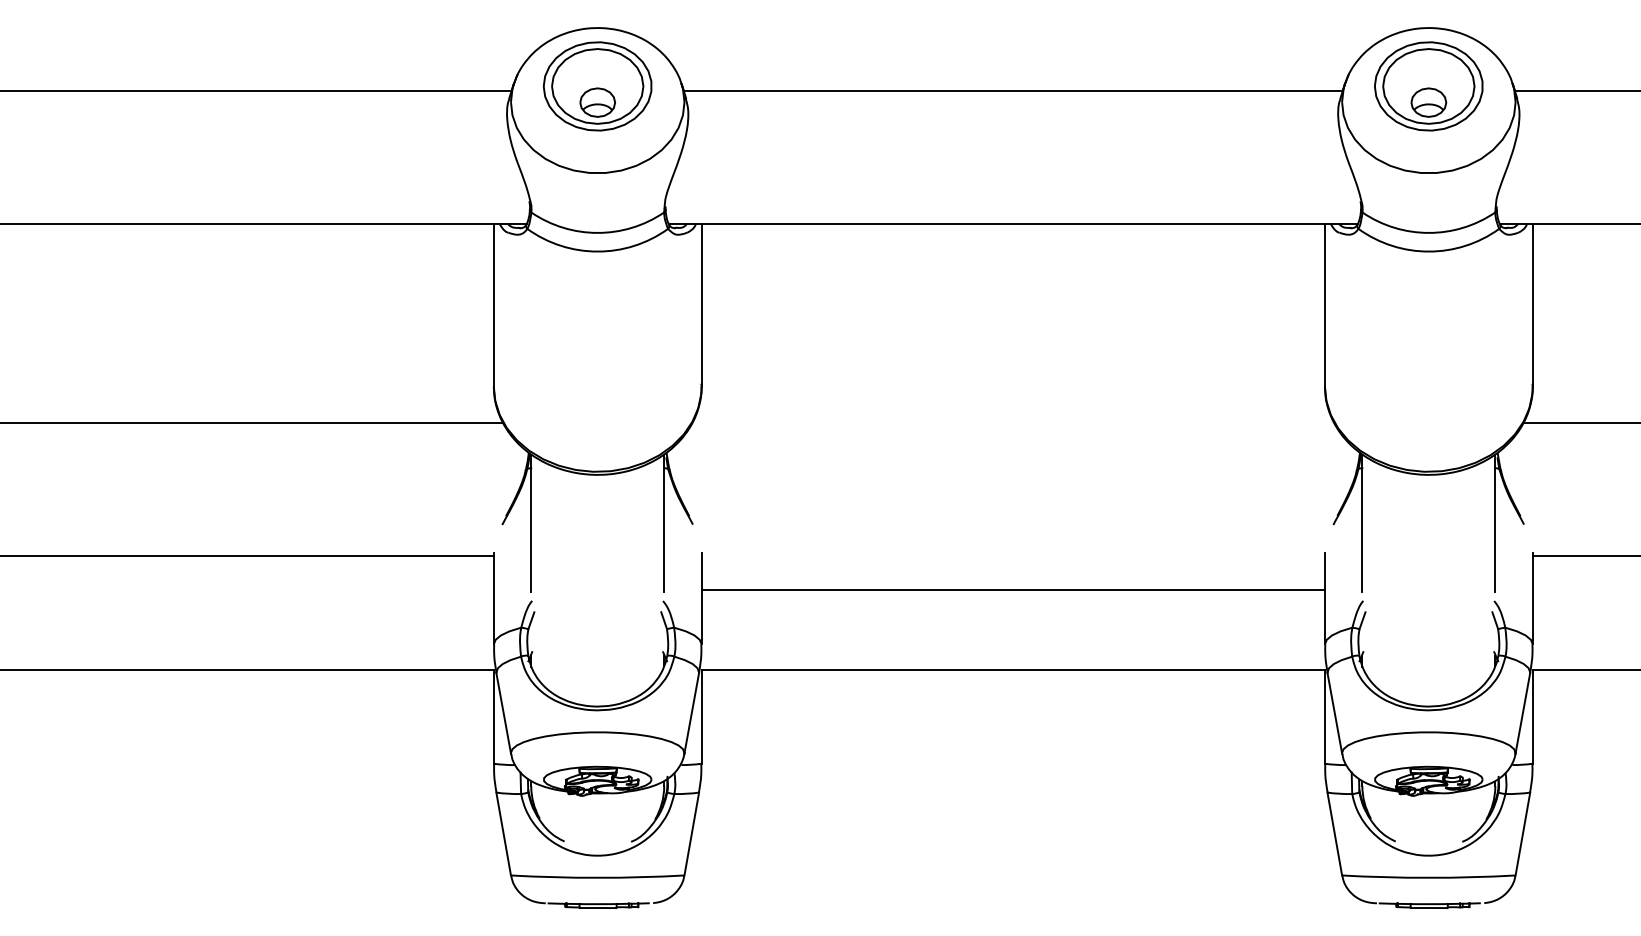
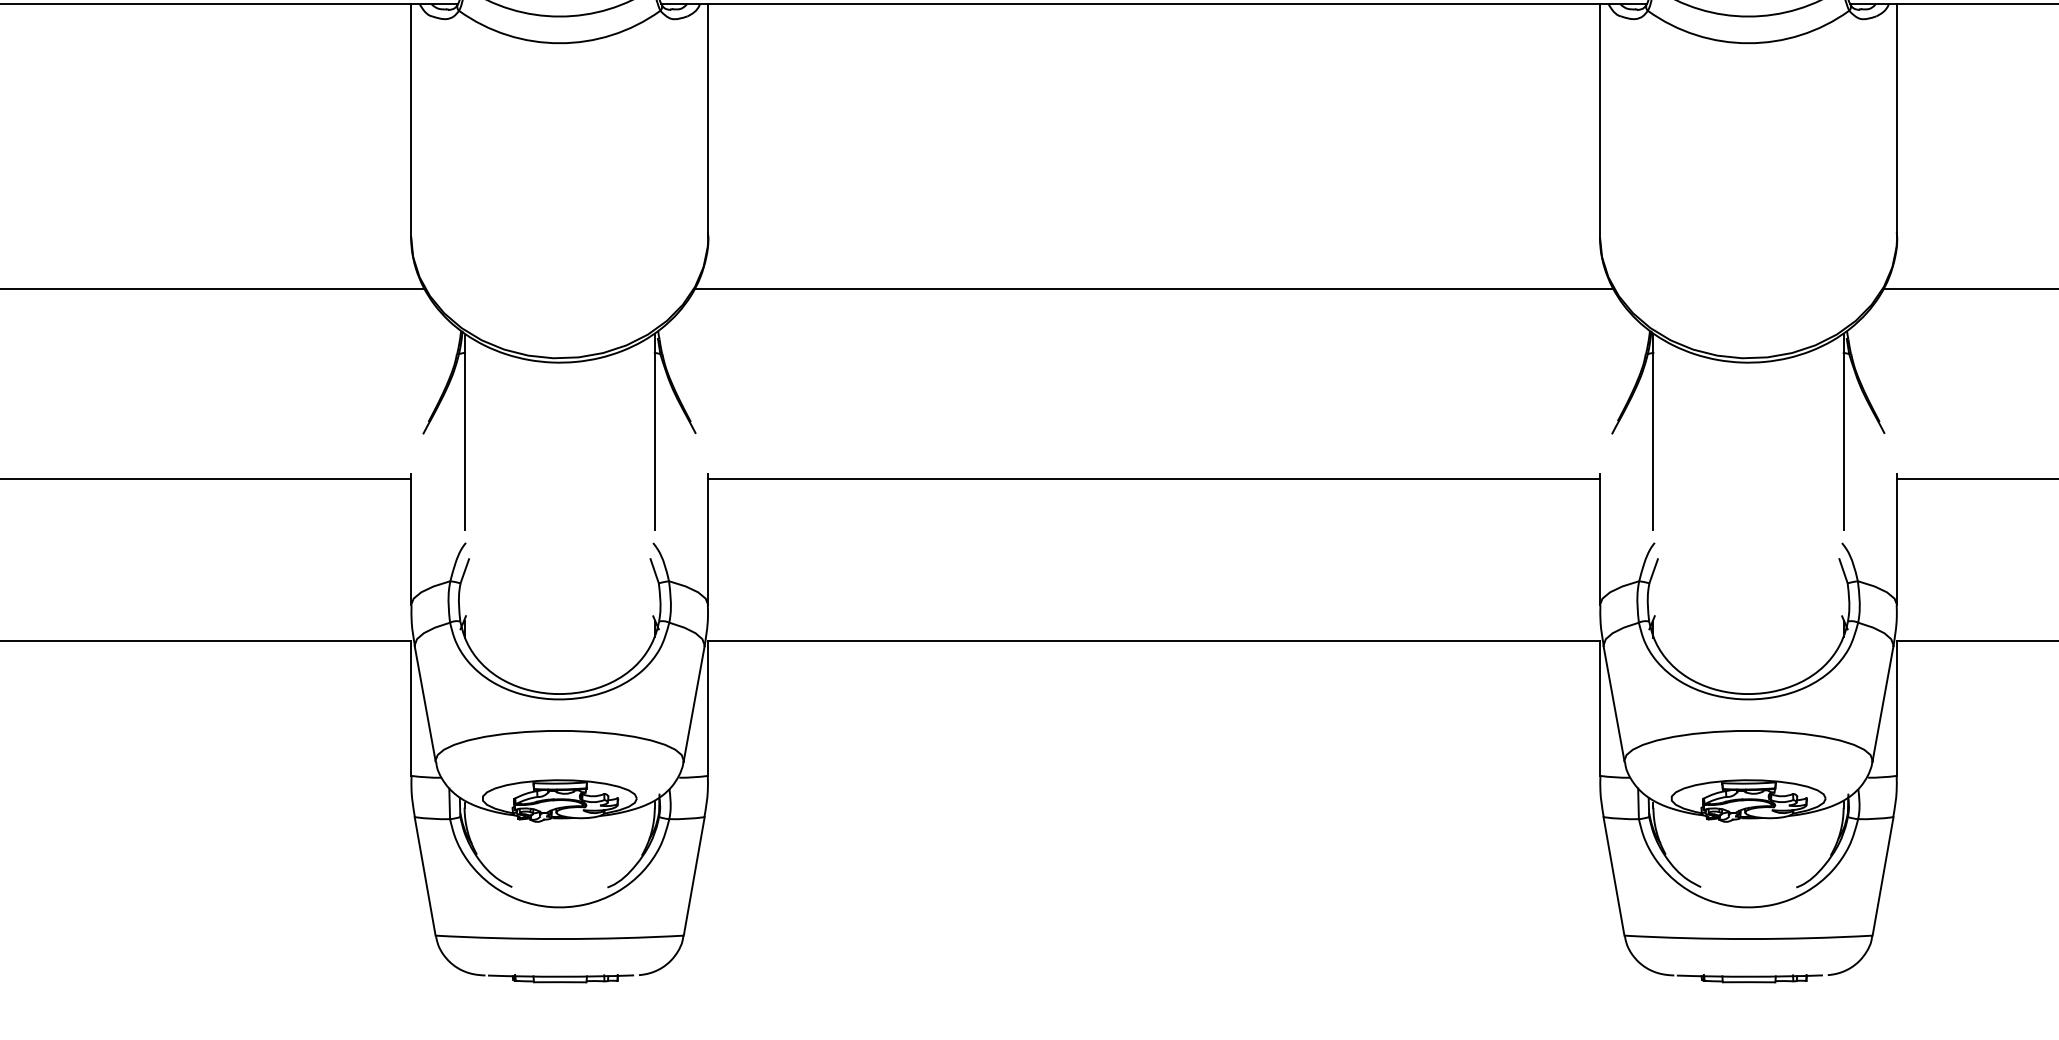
line: (1012, 423) -> (1152, 289), added
line: (1012, 590) -> (1152, 479), moved

